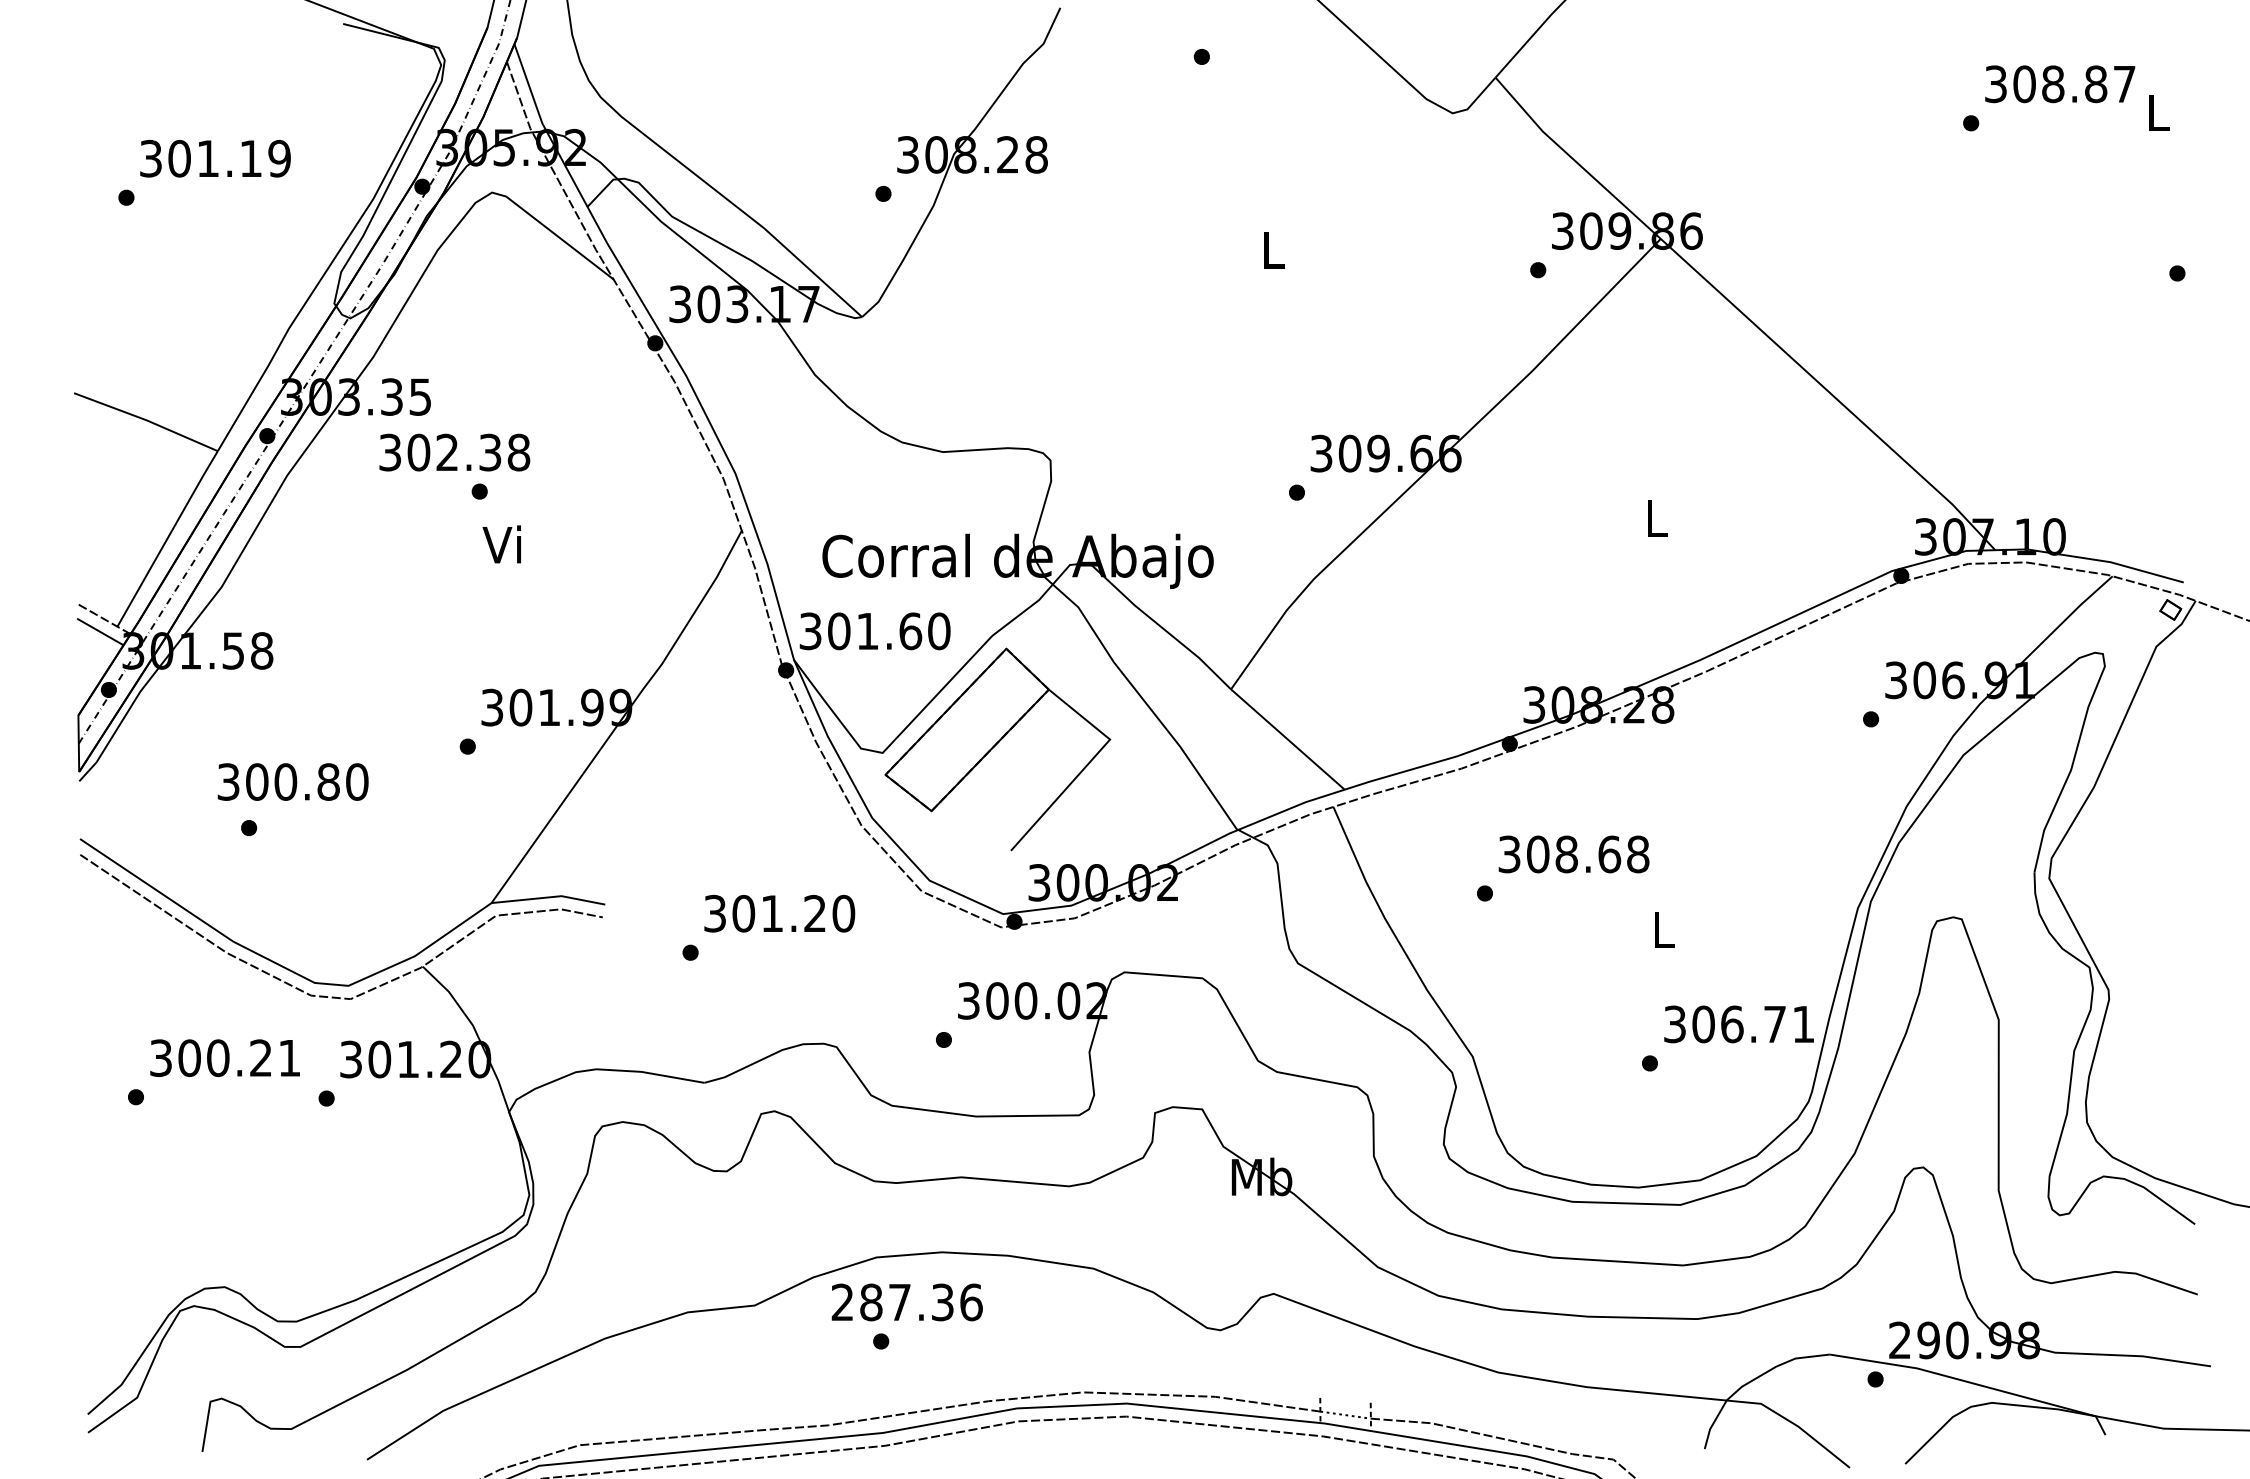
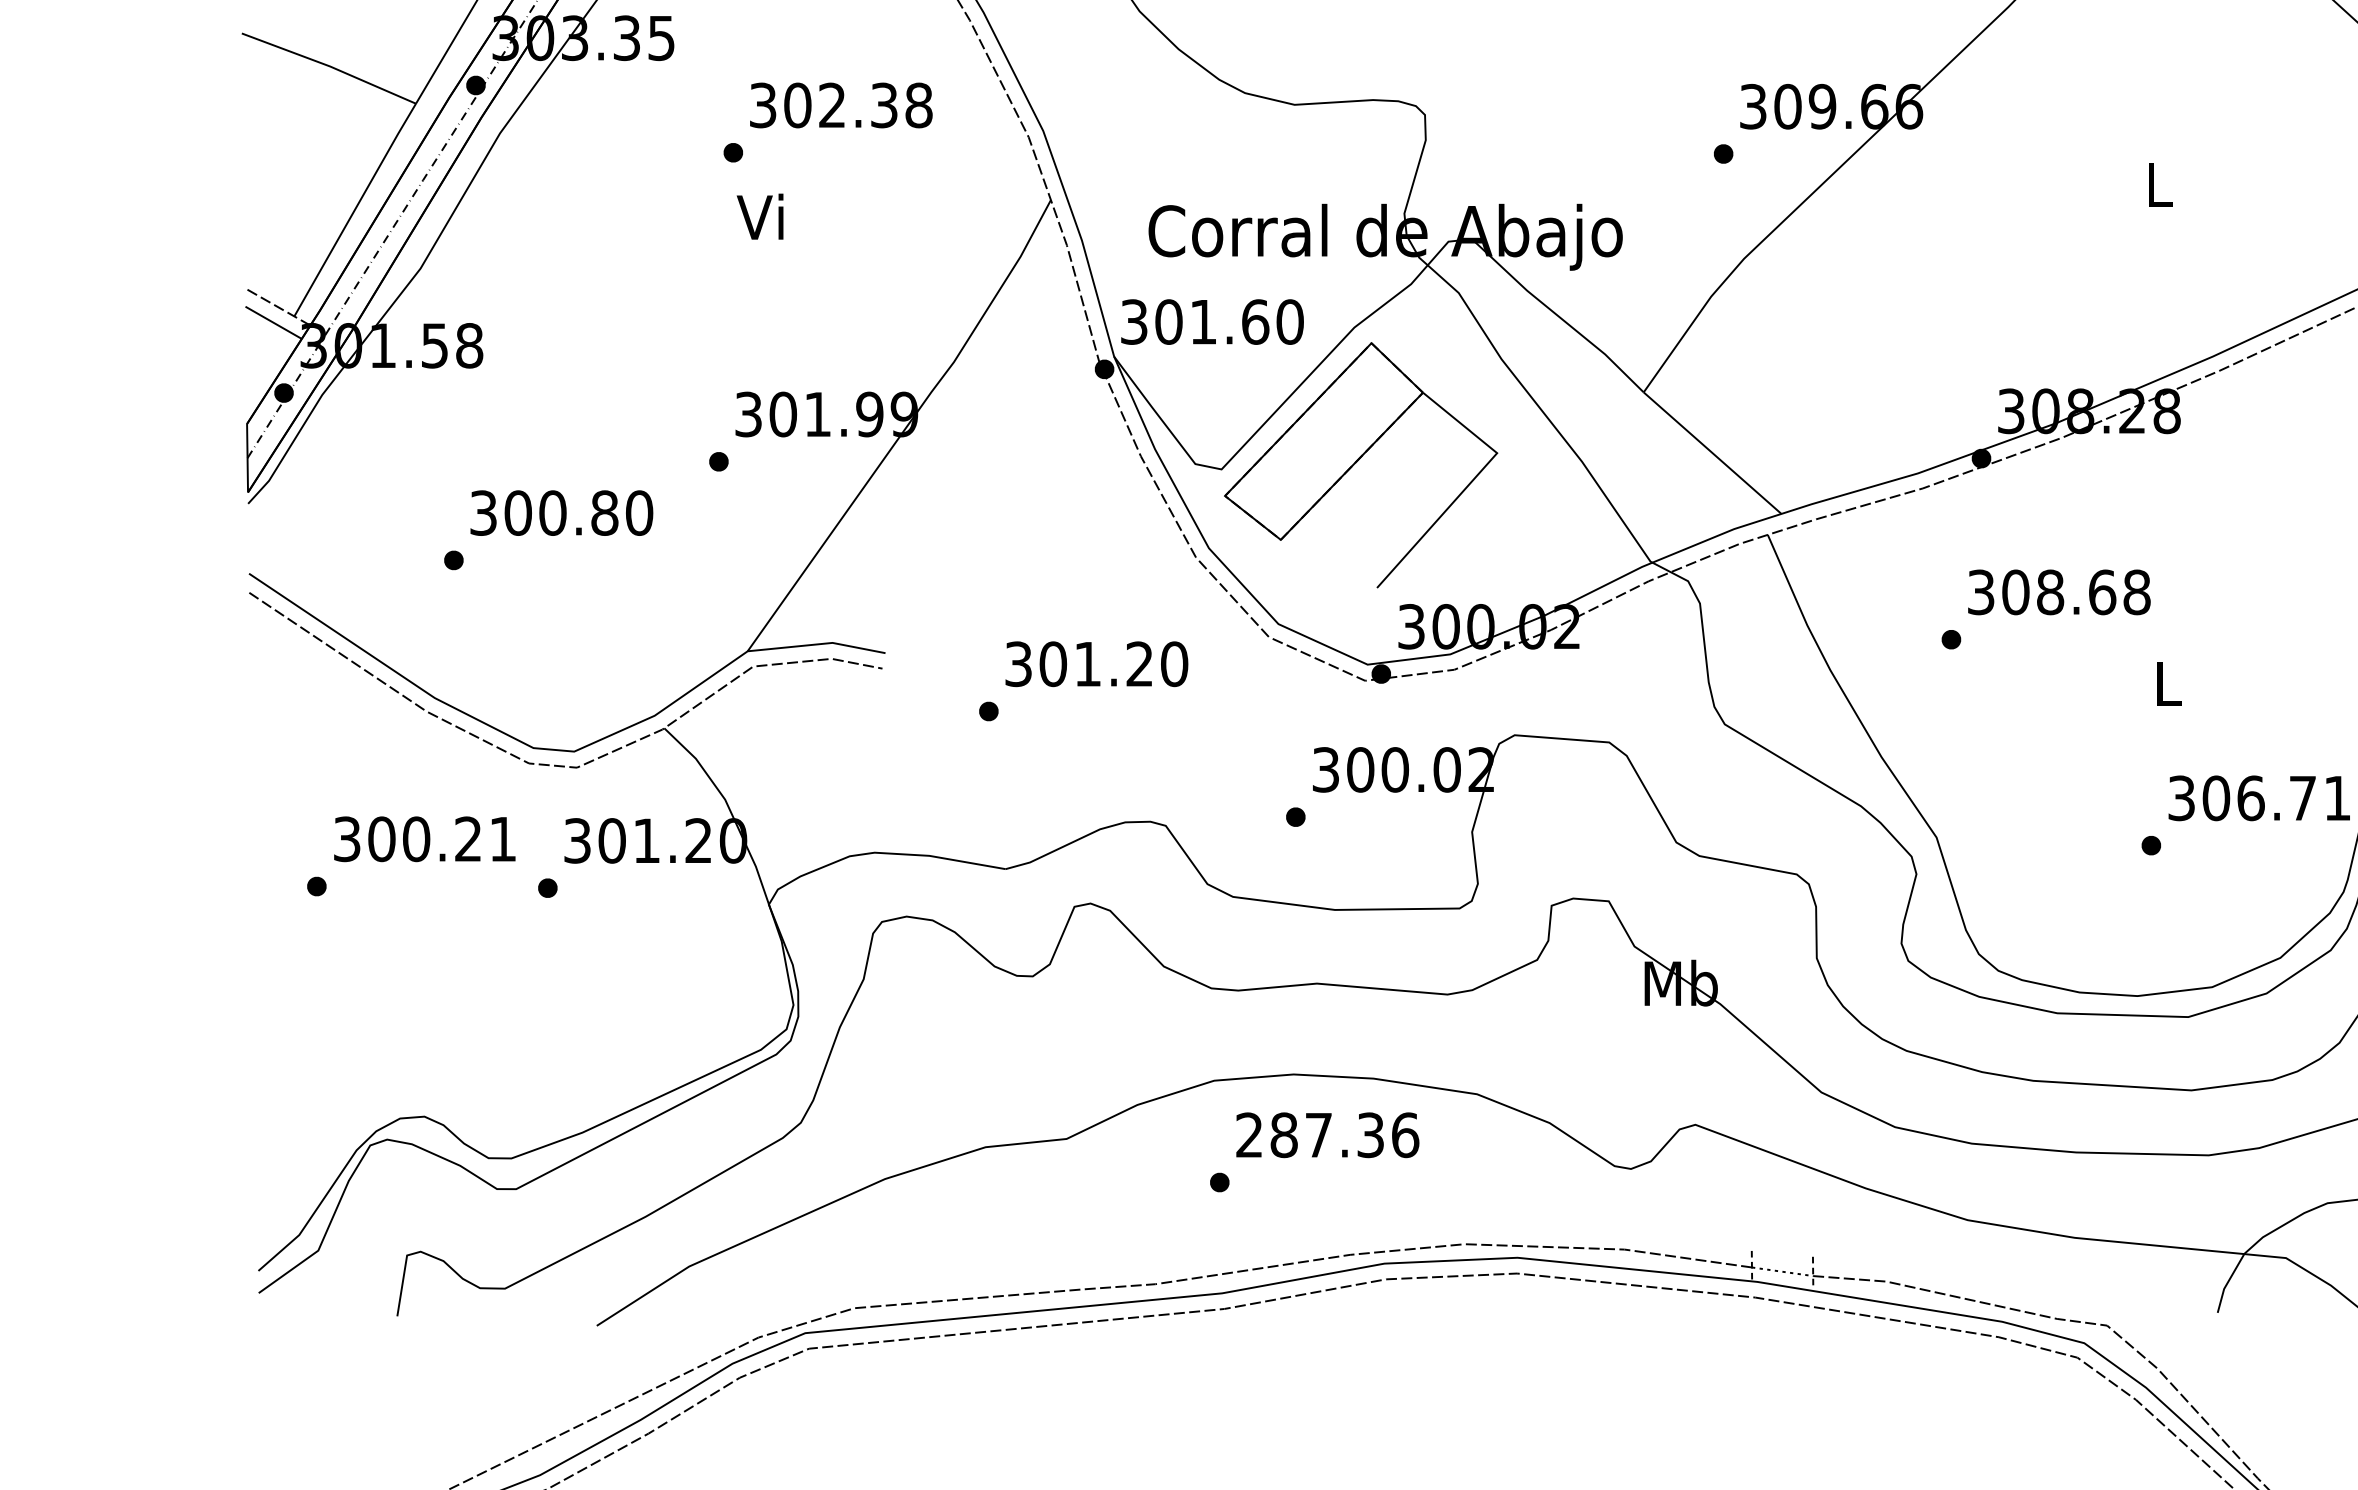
text: (454, 452) -> (840, 105), moved
text: (292, 781) -> (561, 512), moved
text: (906, 1302) -> (1326, 1135), moved

